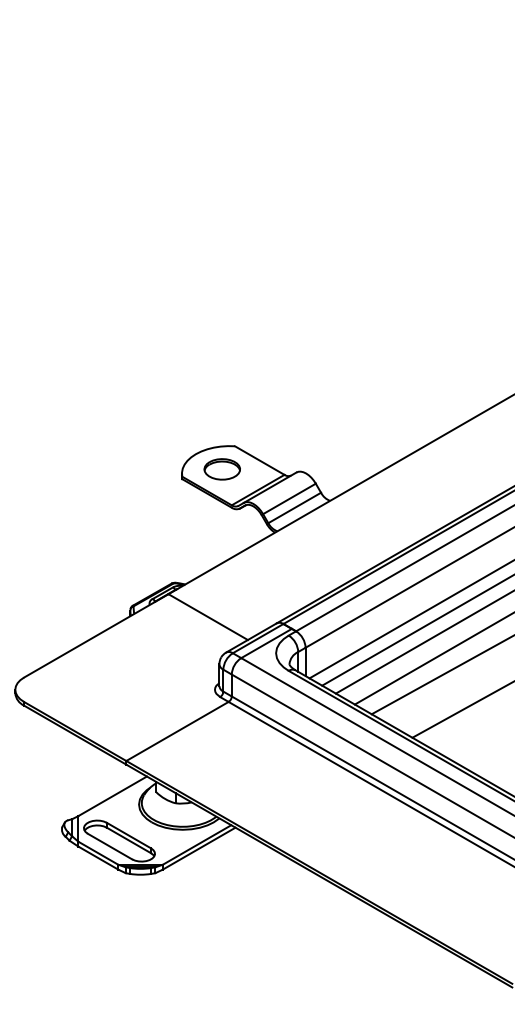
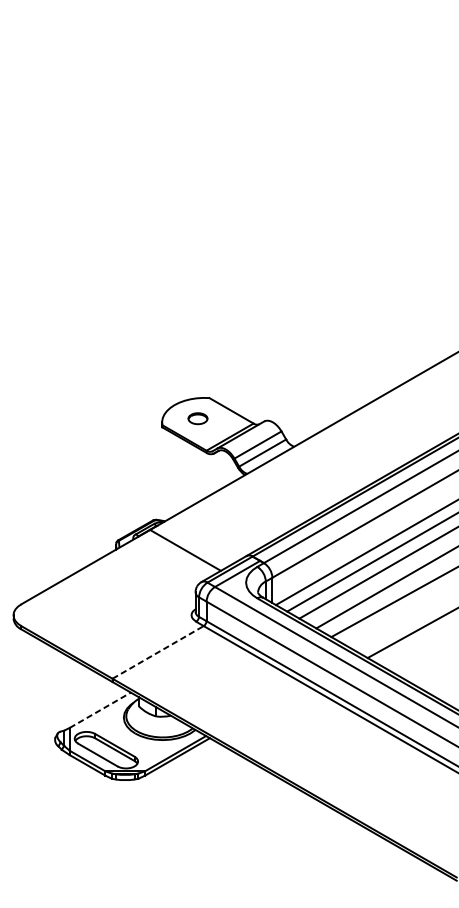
part: (221, 469) -> (197, 418), size x0.6
line: (177, 731) -> (158, 652), solid -> dashed
line: (112, 796) -> (100, 710), solid -> dashed

